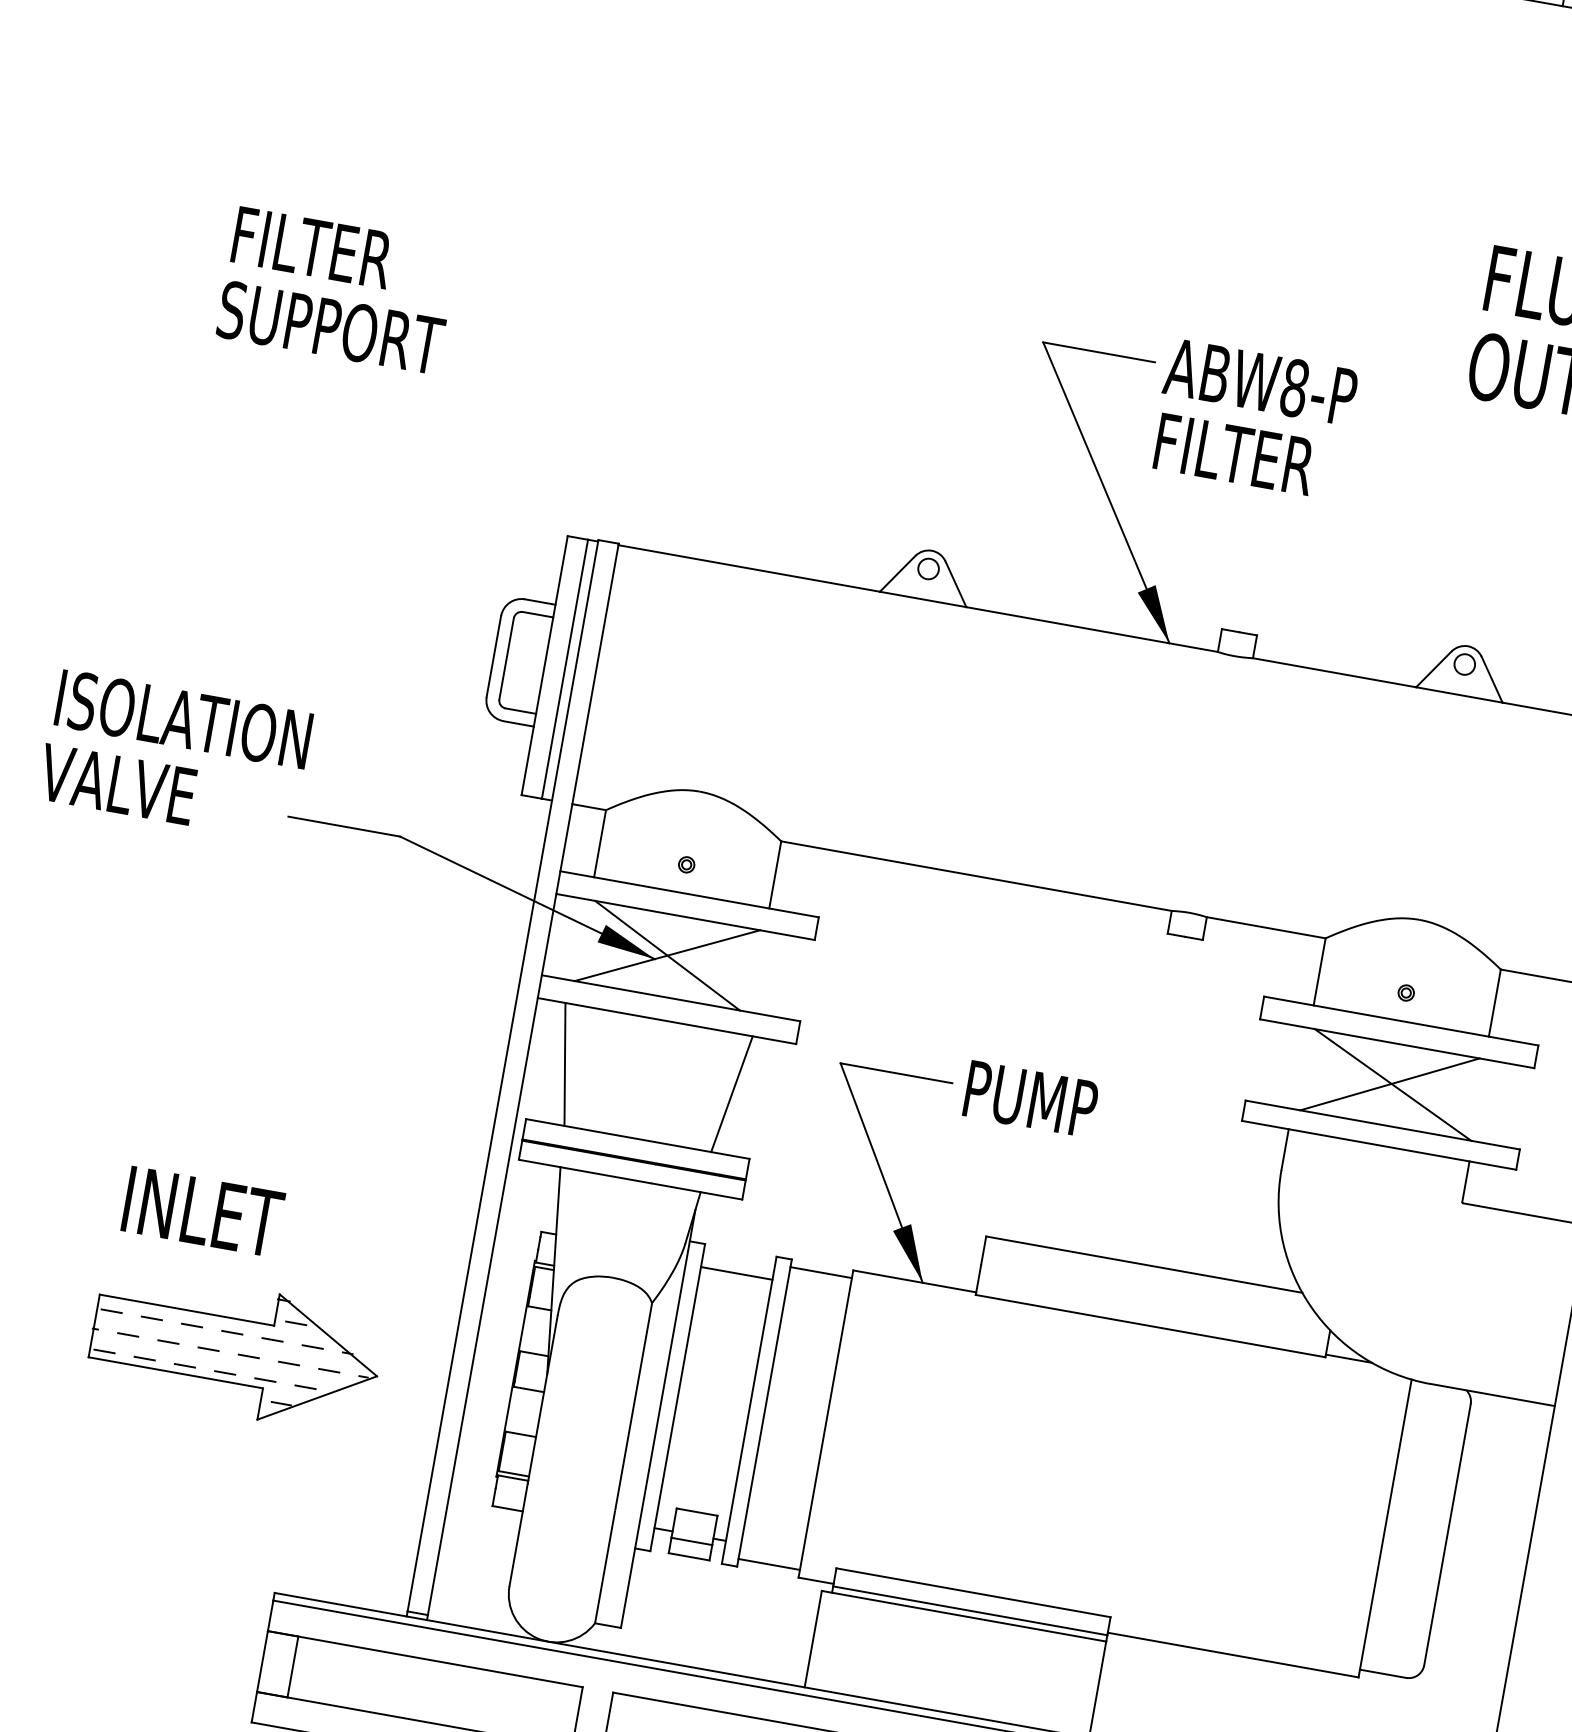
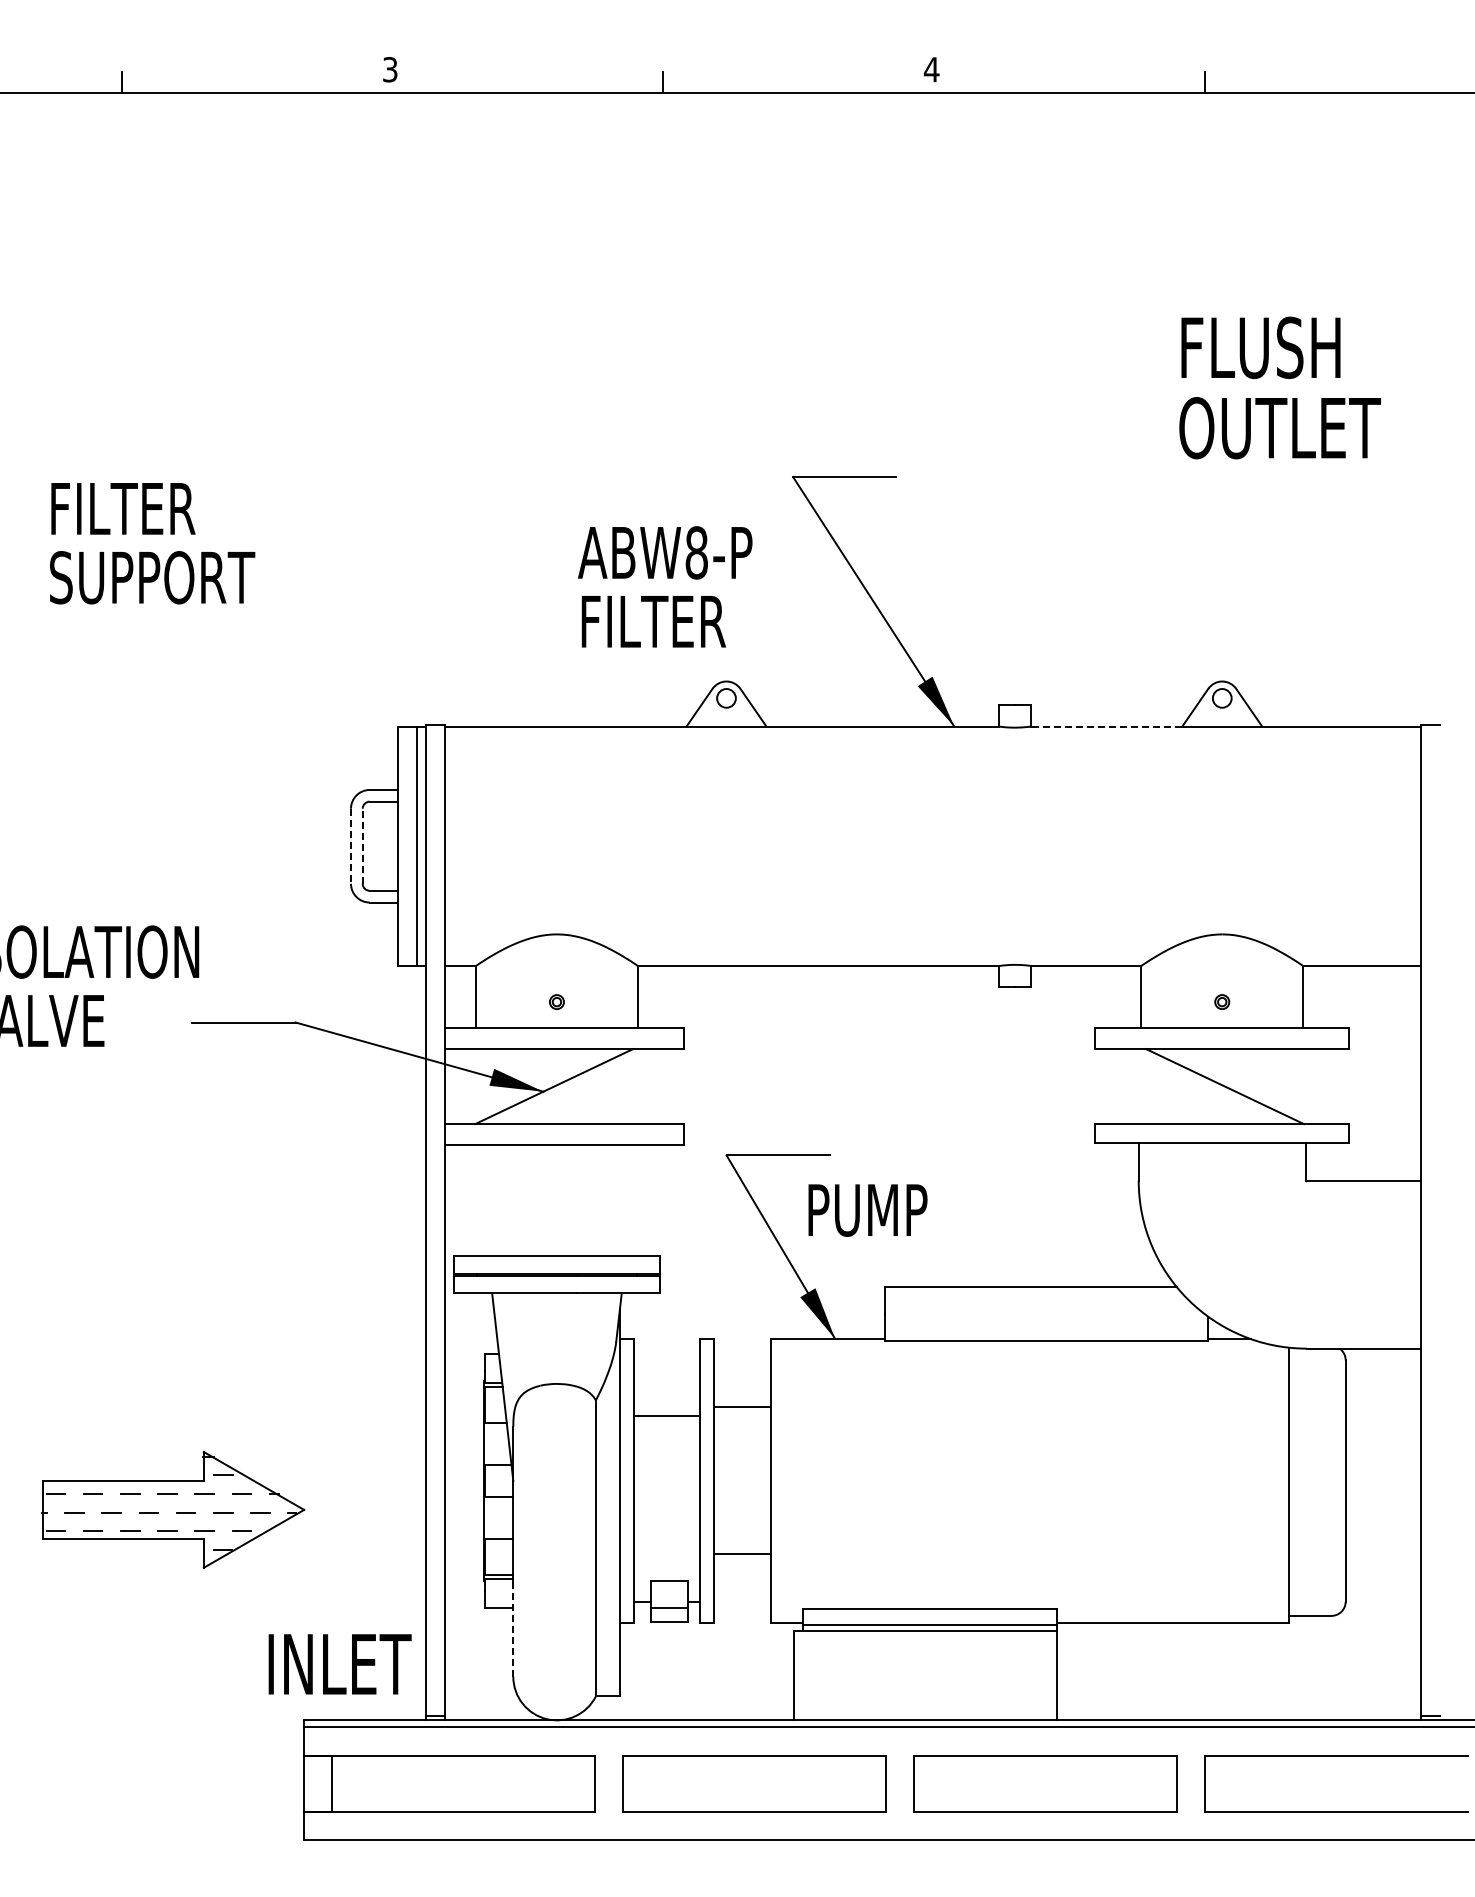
text: (1254, 418) -> (665, 586), moved
line: (493, 656) -> (350, 846), solid -> dashed
line: (506, 659) -> (362, 846), solid -> dashed
line: (1334, 672) -> (1106, 726), solid -> dashed
line: (666, 955) -> (553, 1086), removed
line: (564, 1064) -> (479, 1200), removed
line: (1390, 1084) -> (1222, 1086), removed
line: (731, 1094) -> (633, 1200), removed
text: (1030, 1099) -> (867, 1210), moved
text: (202, 1212) -> (339, 1664), moved
line: (736, 1273) -> (666, 1416), moved
line: (821, 1273) -> (742, 1407), moved
part: (235, 1350) -> (173, 1509), moved
line: (518, 1535) -> (513, 1629), solid -> dashed
line: (769, 1564) -> (742, 1553), moved

